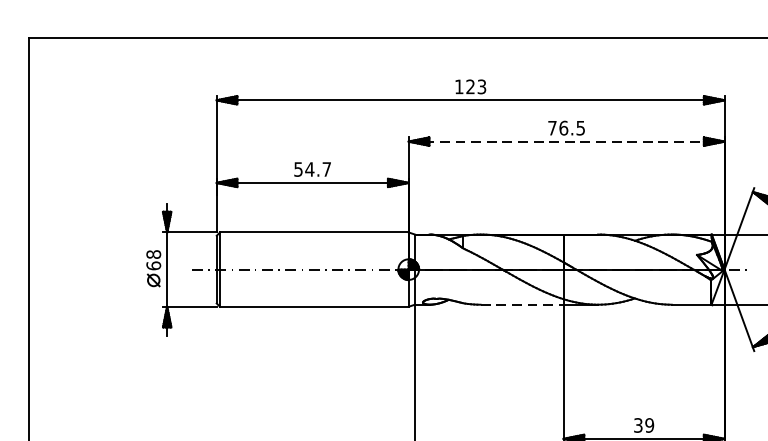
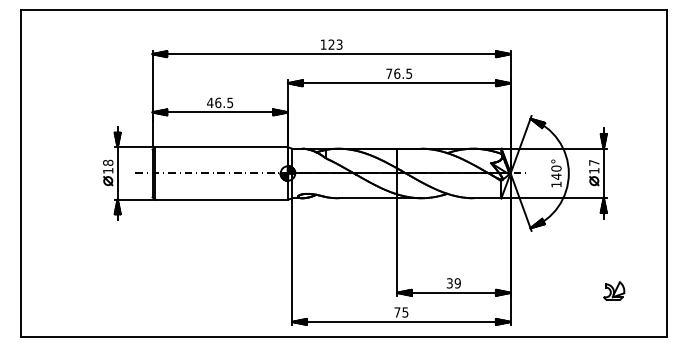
line: (566, 141) -> (399, 83), dashed -> solid
text: (313, 168) -> (220, 102), 54.7 -> 46.5
text: (154, 265) -> (108, 170), 68 -> 18
line: (522, 305) -> (368, 198), dashed -> solid

